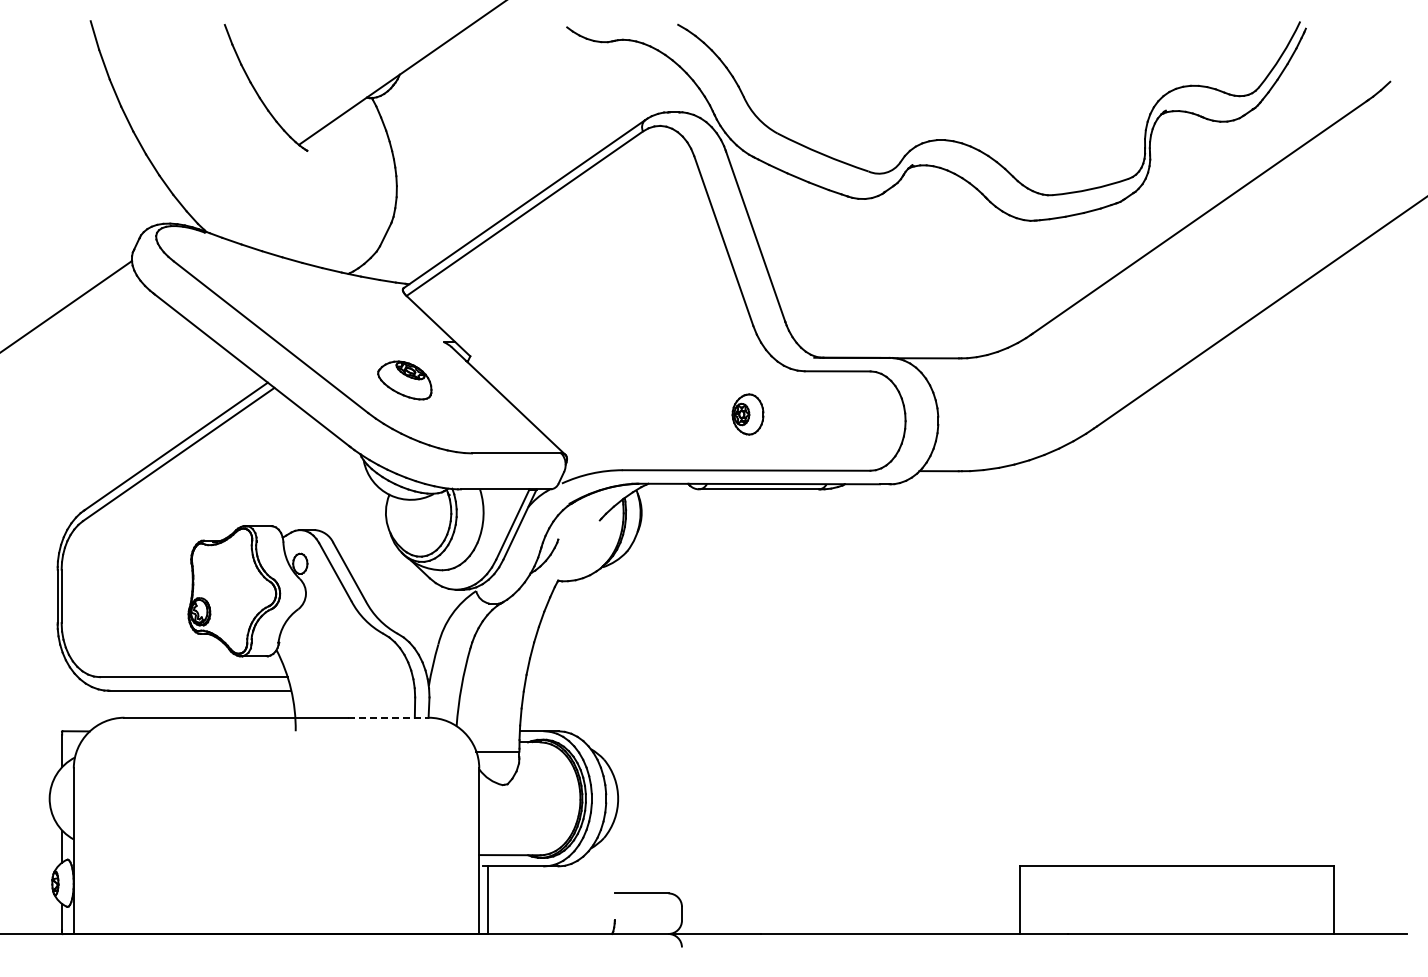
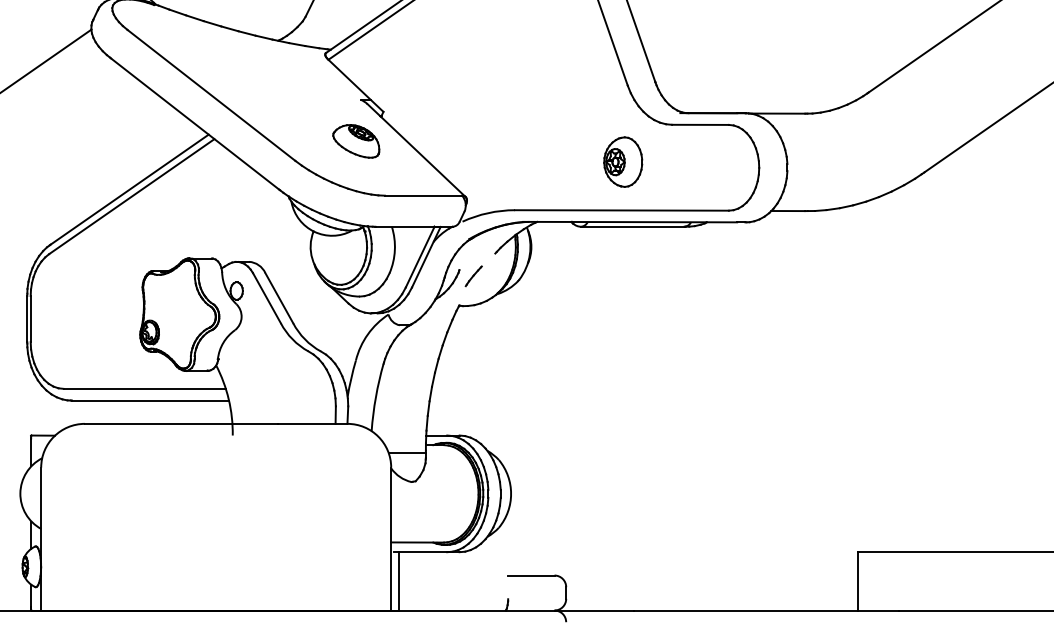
part: (404, 380) -> (356, 141), moved
part: (747, 414) -> (622, 162), size x1.43
line: (574, 546) -> (473, 276), added
line: (388, 717) -> (312, 423), dashed -> solid

